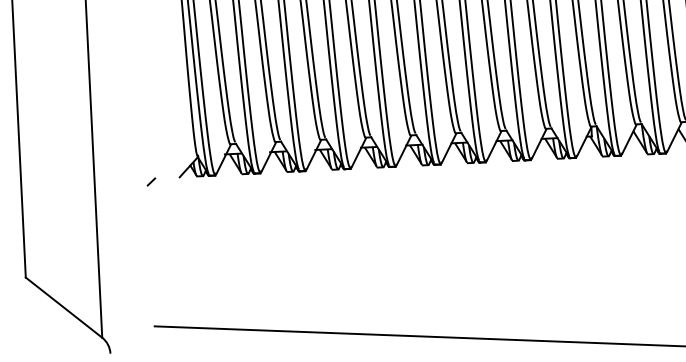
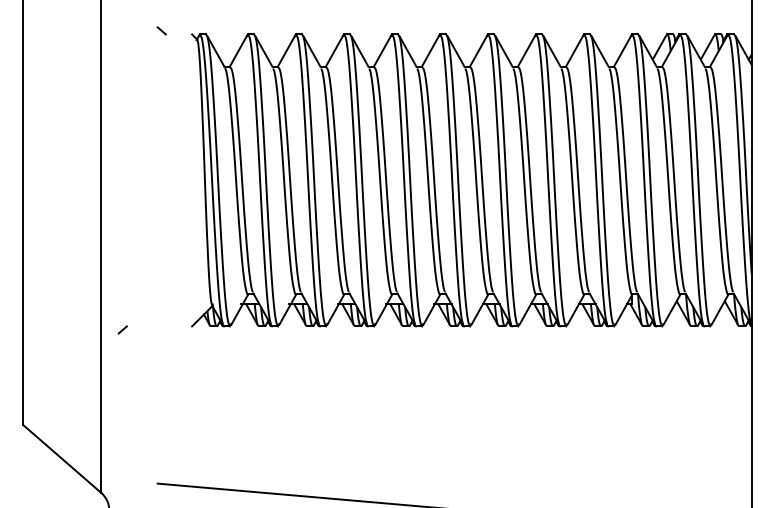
line: (151, 181) -> (122, 329), moved

